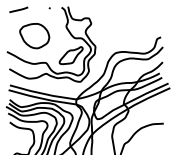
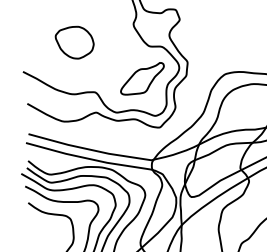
part: (34, 36) -> (74, 43), size x0.7

